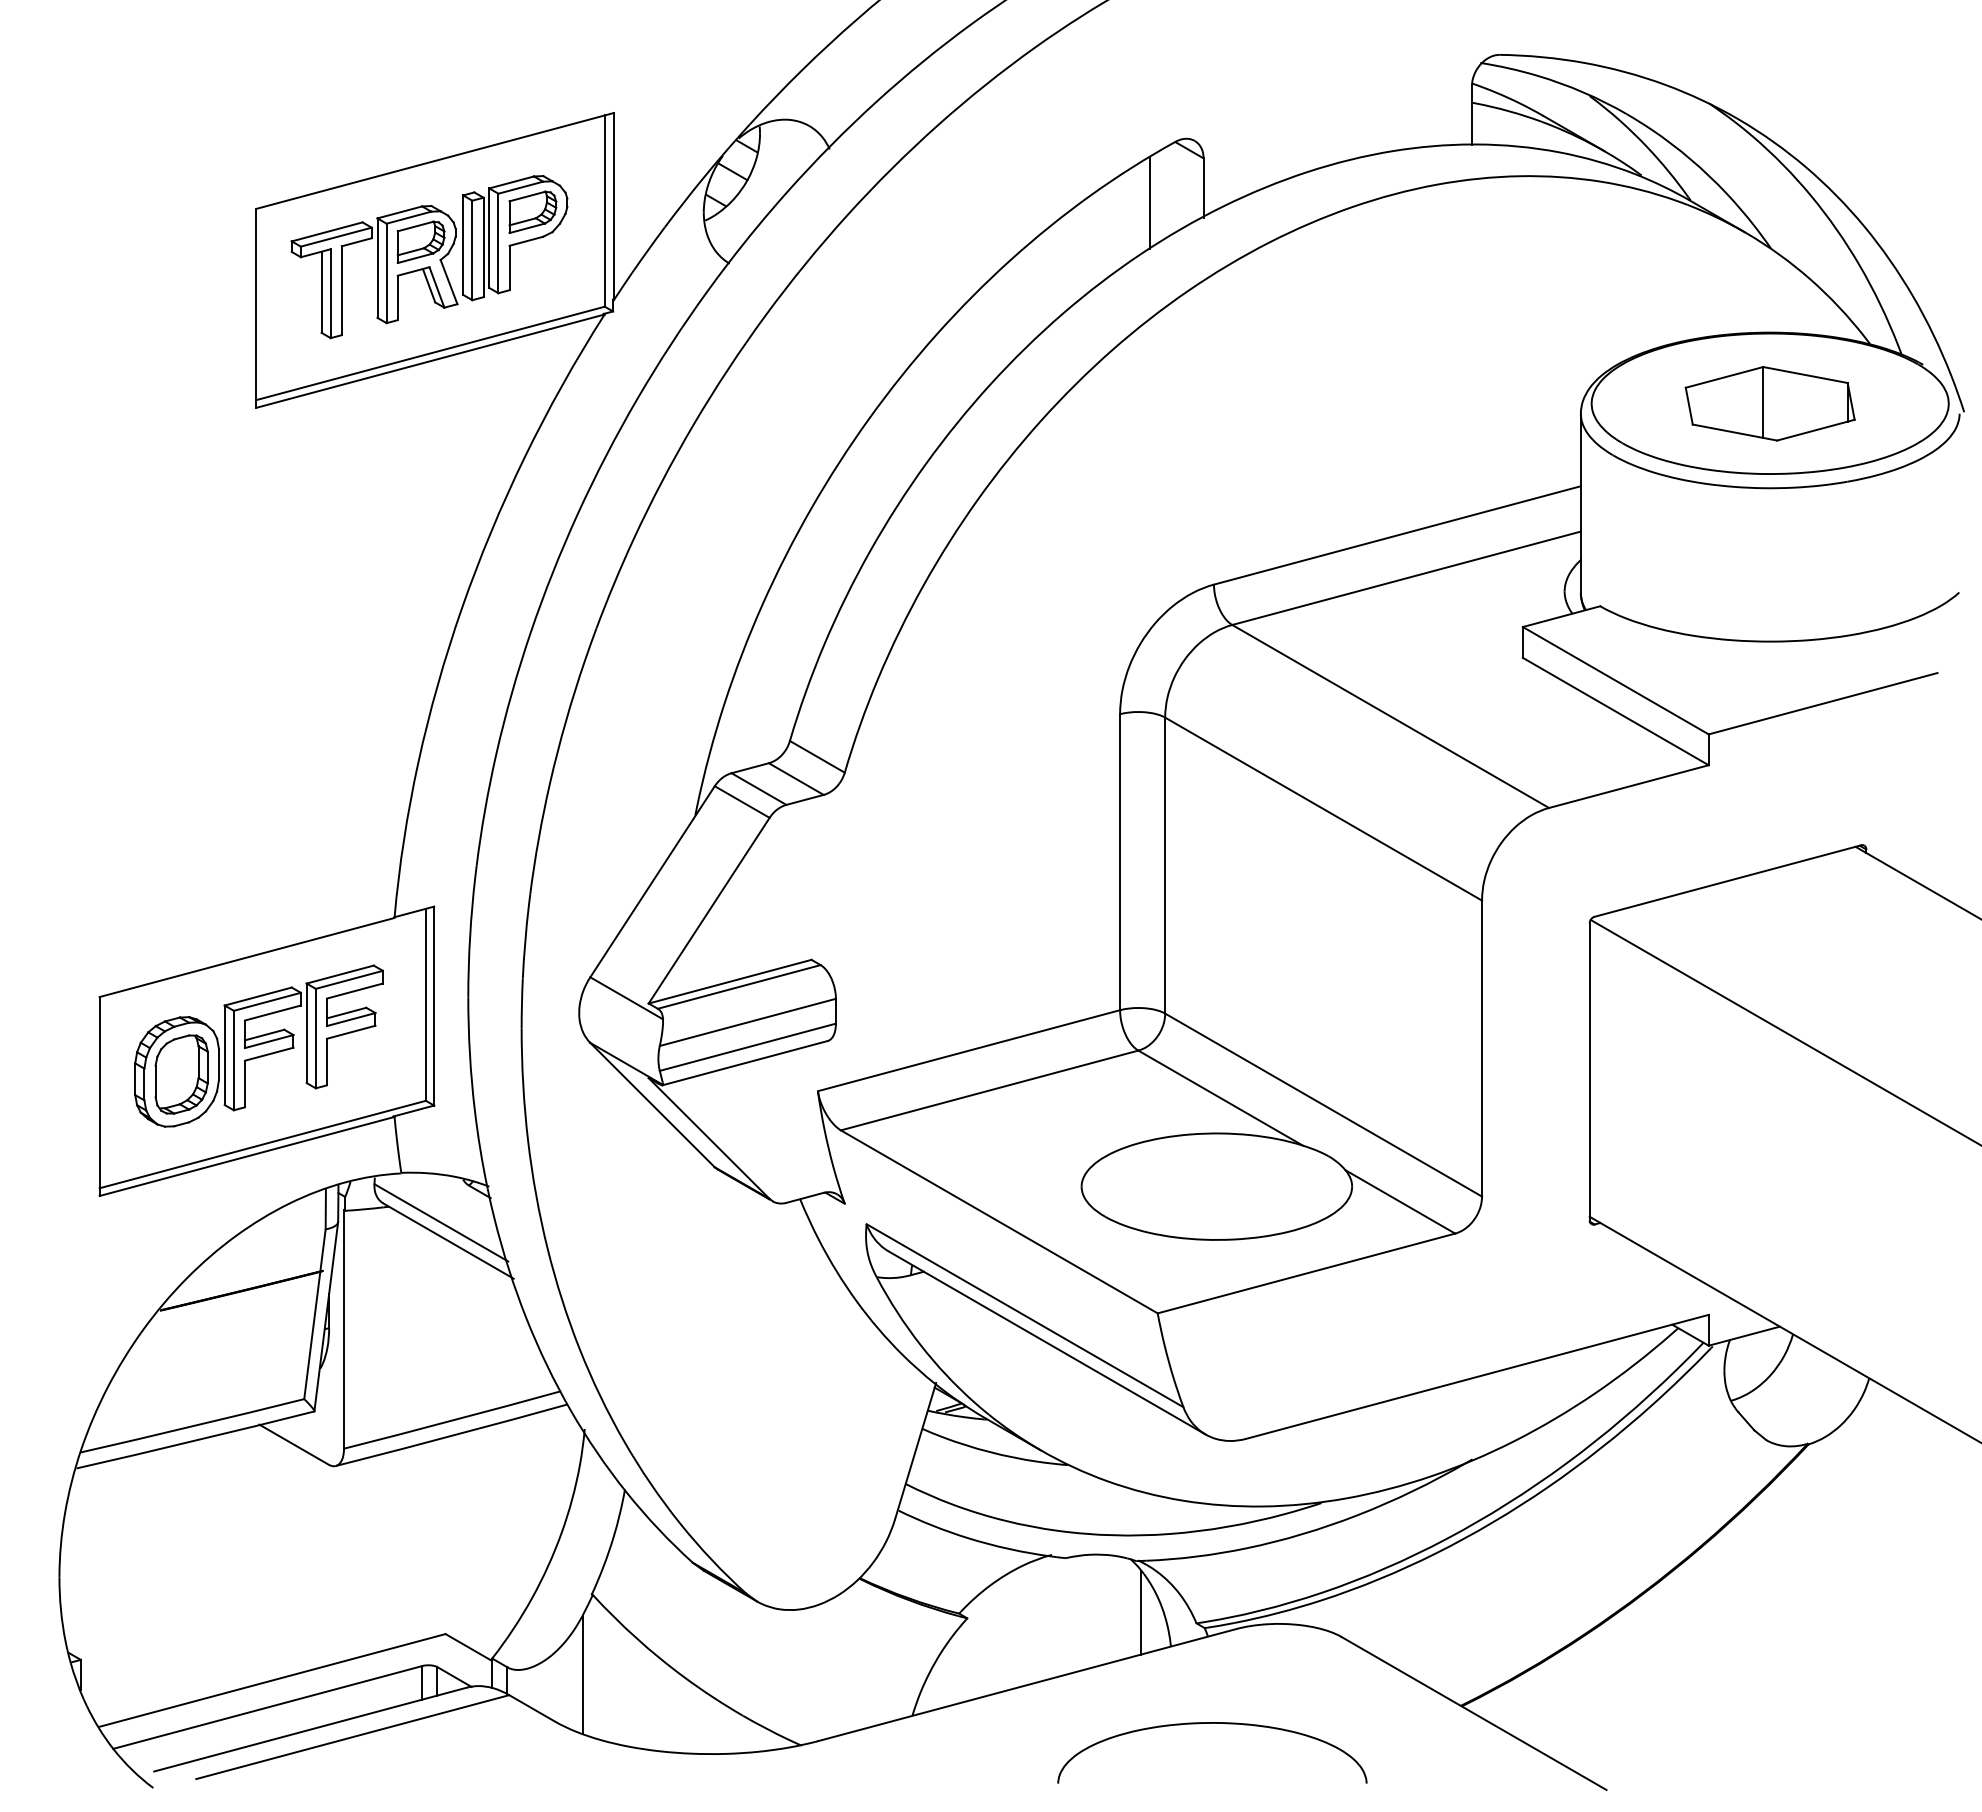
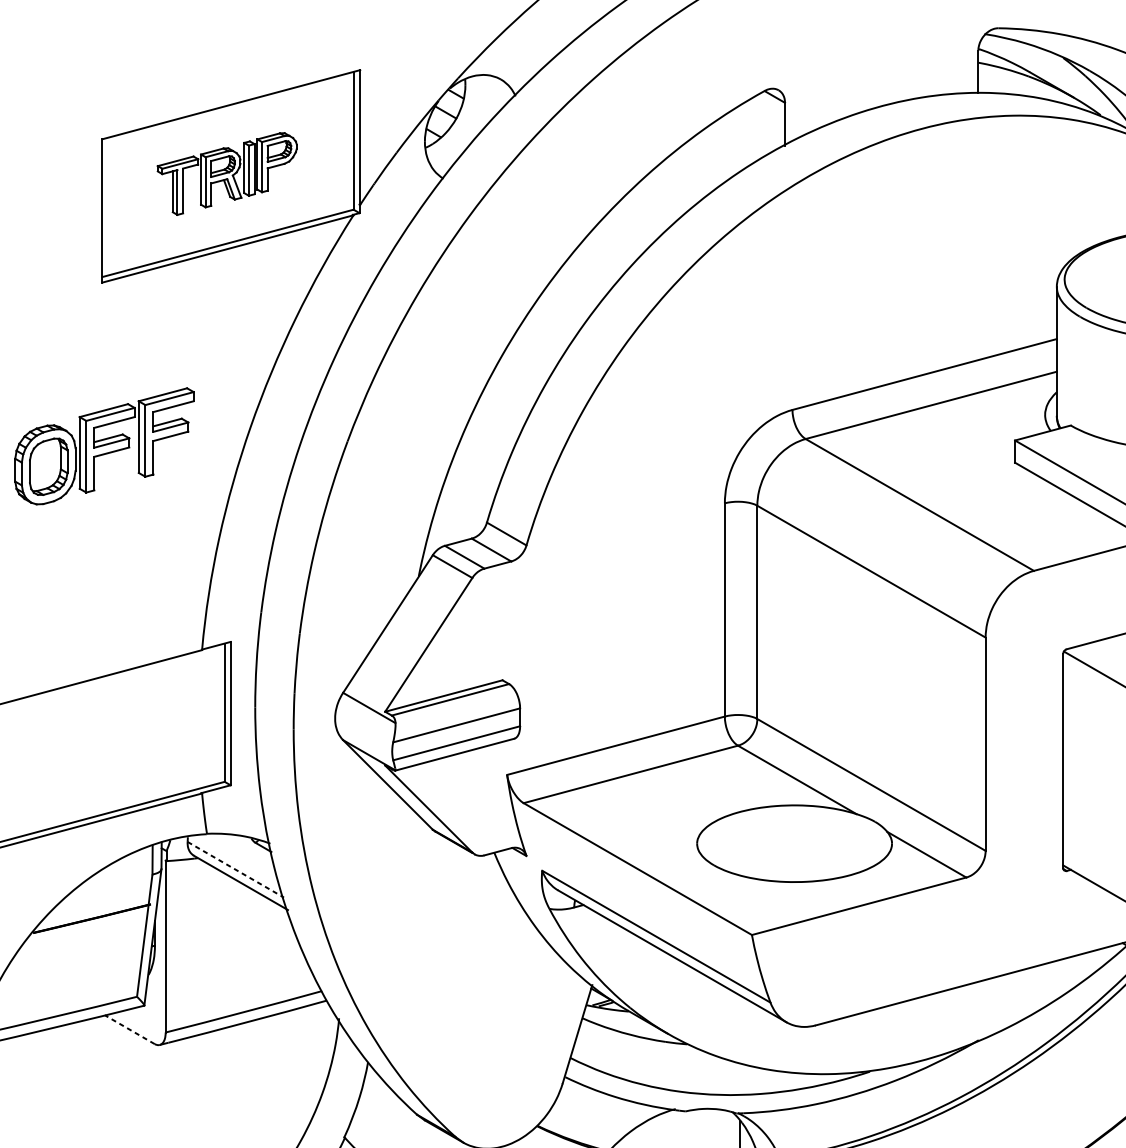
line: (1150, 202) -> (746, 134), removed
part: (429, 257) -> (227, 174), size x0.7
part: (258, 1045) -> (104, 445), moved
line: (441, 1223) -> (235, 870), solid -> dashed
line: (293, 1444) -> (129, 1029), solid -> dashed

